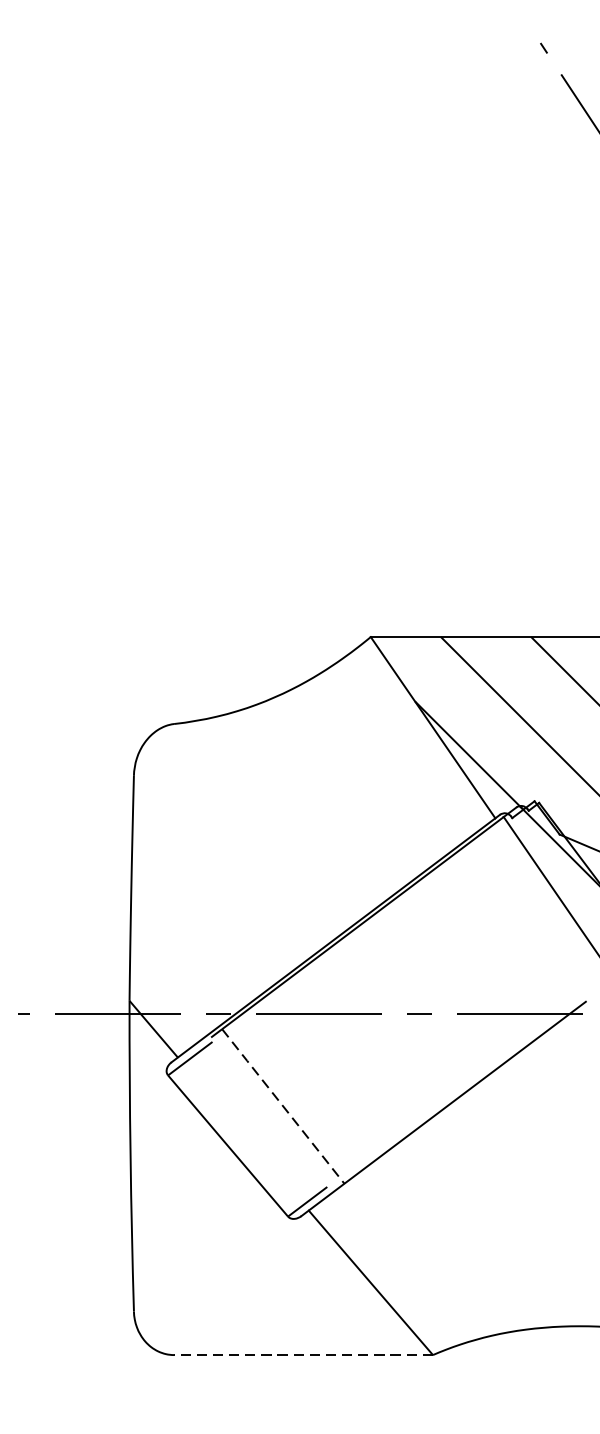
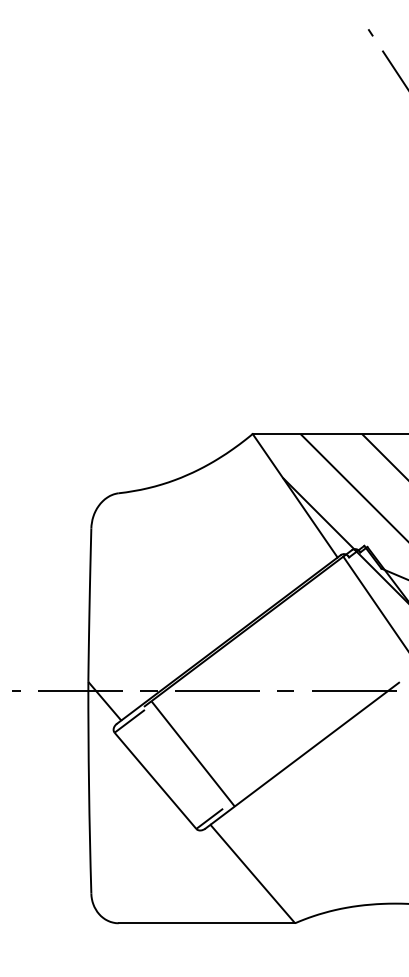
line: (282, 1105) -> (192, 753), dashed -> solid
line: (302, 1355) -> (206, 923), dashed -> solid

